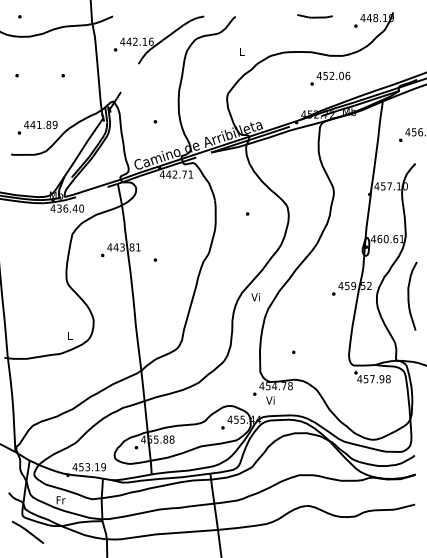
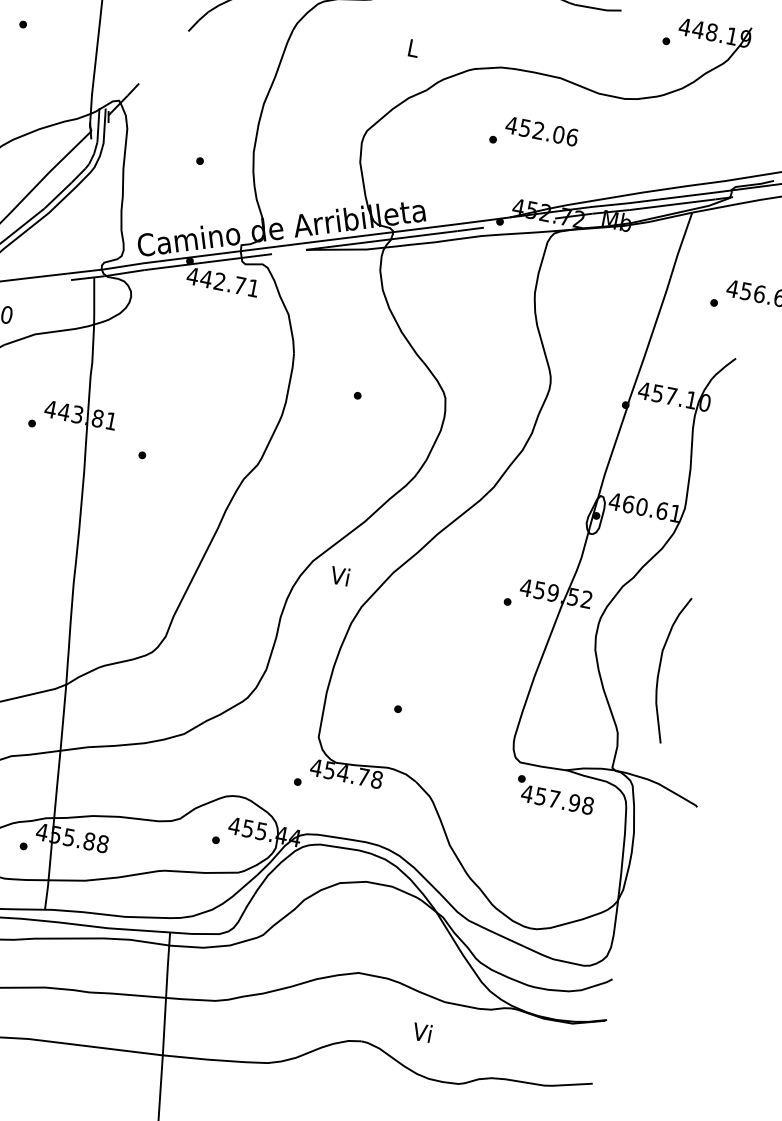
text: (330, 78) -> (534, 135), moved
curve: (409, 295) -> (662, 666), moved
text: (270, 400) -> (422, 1032), moved

